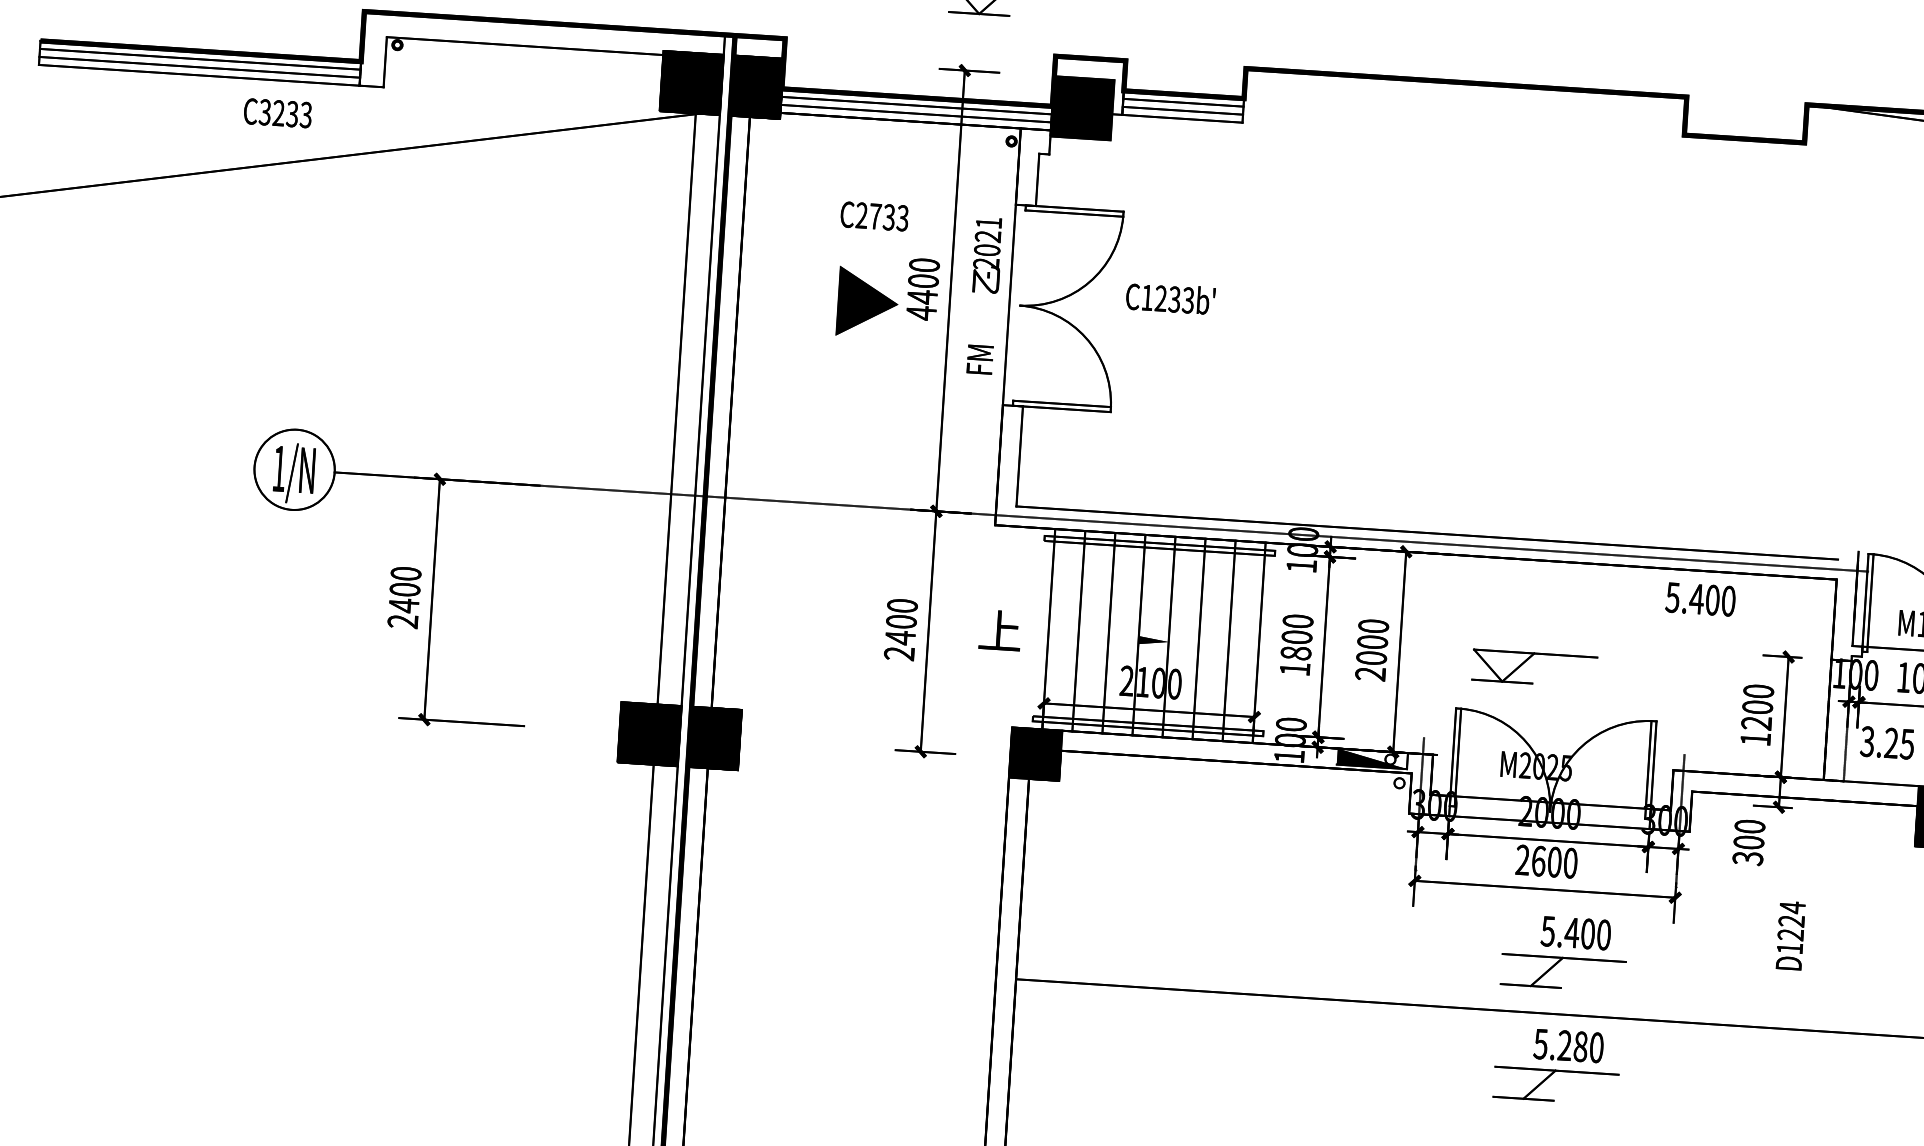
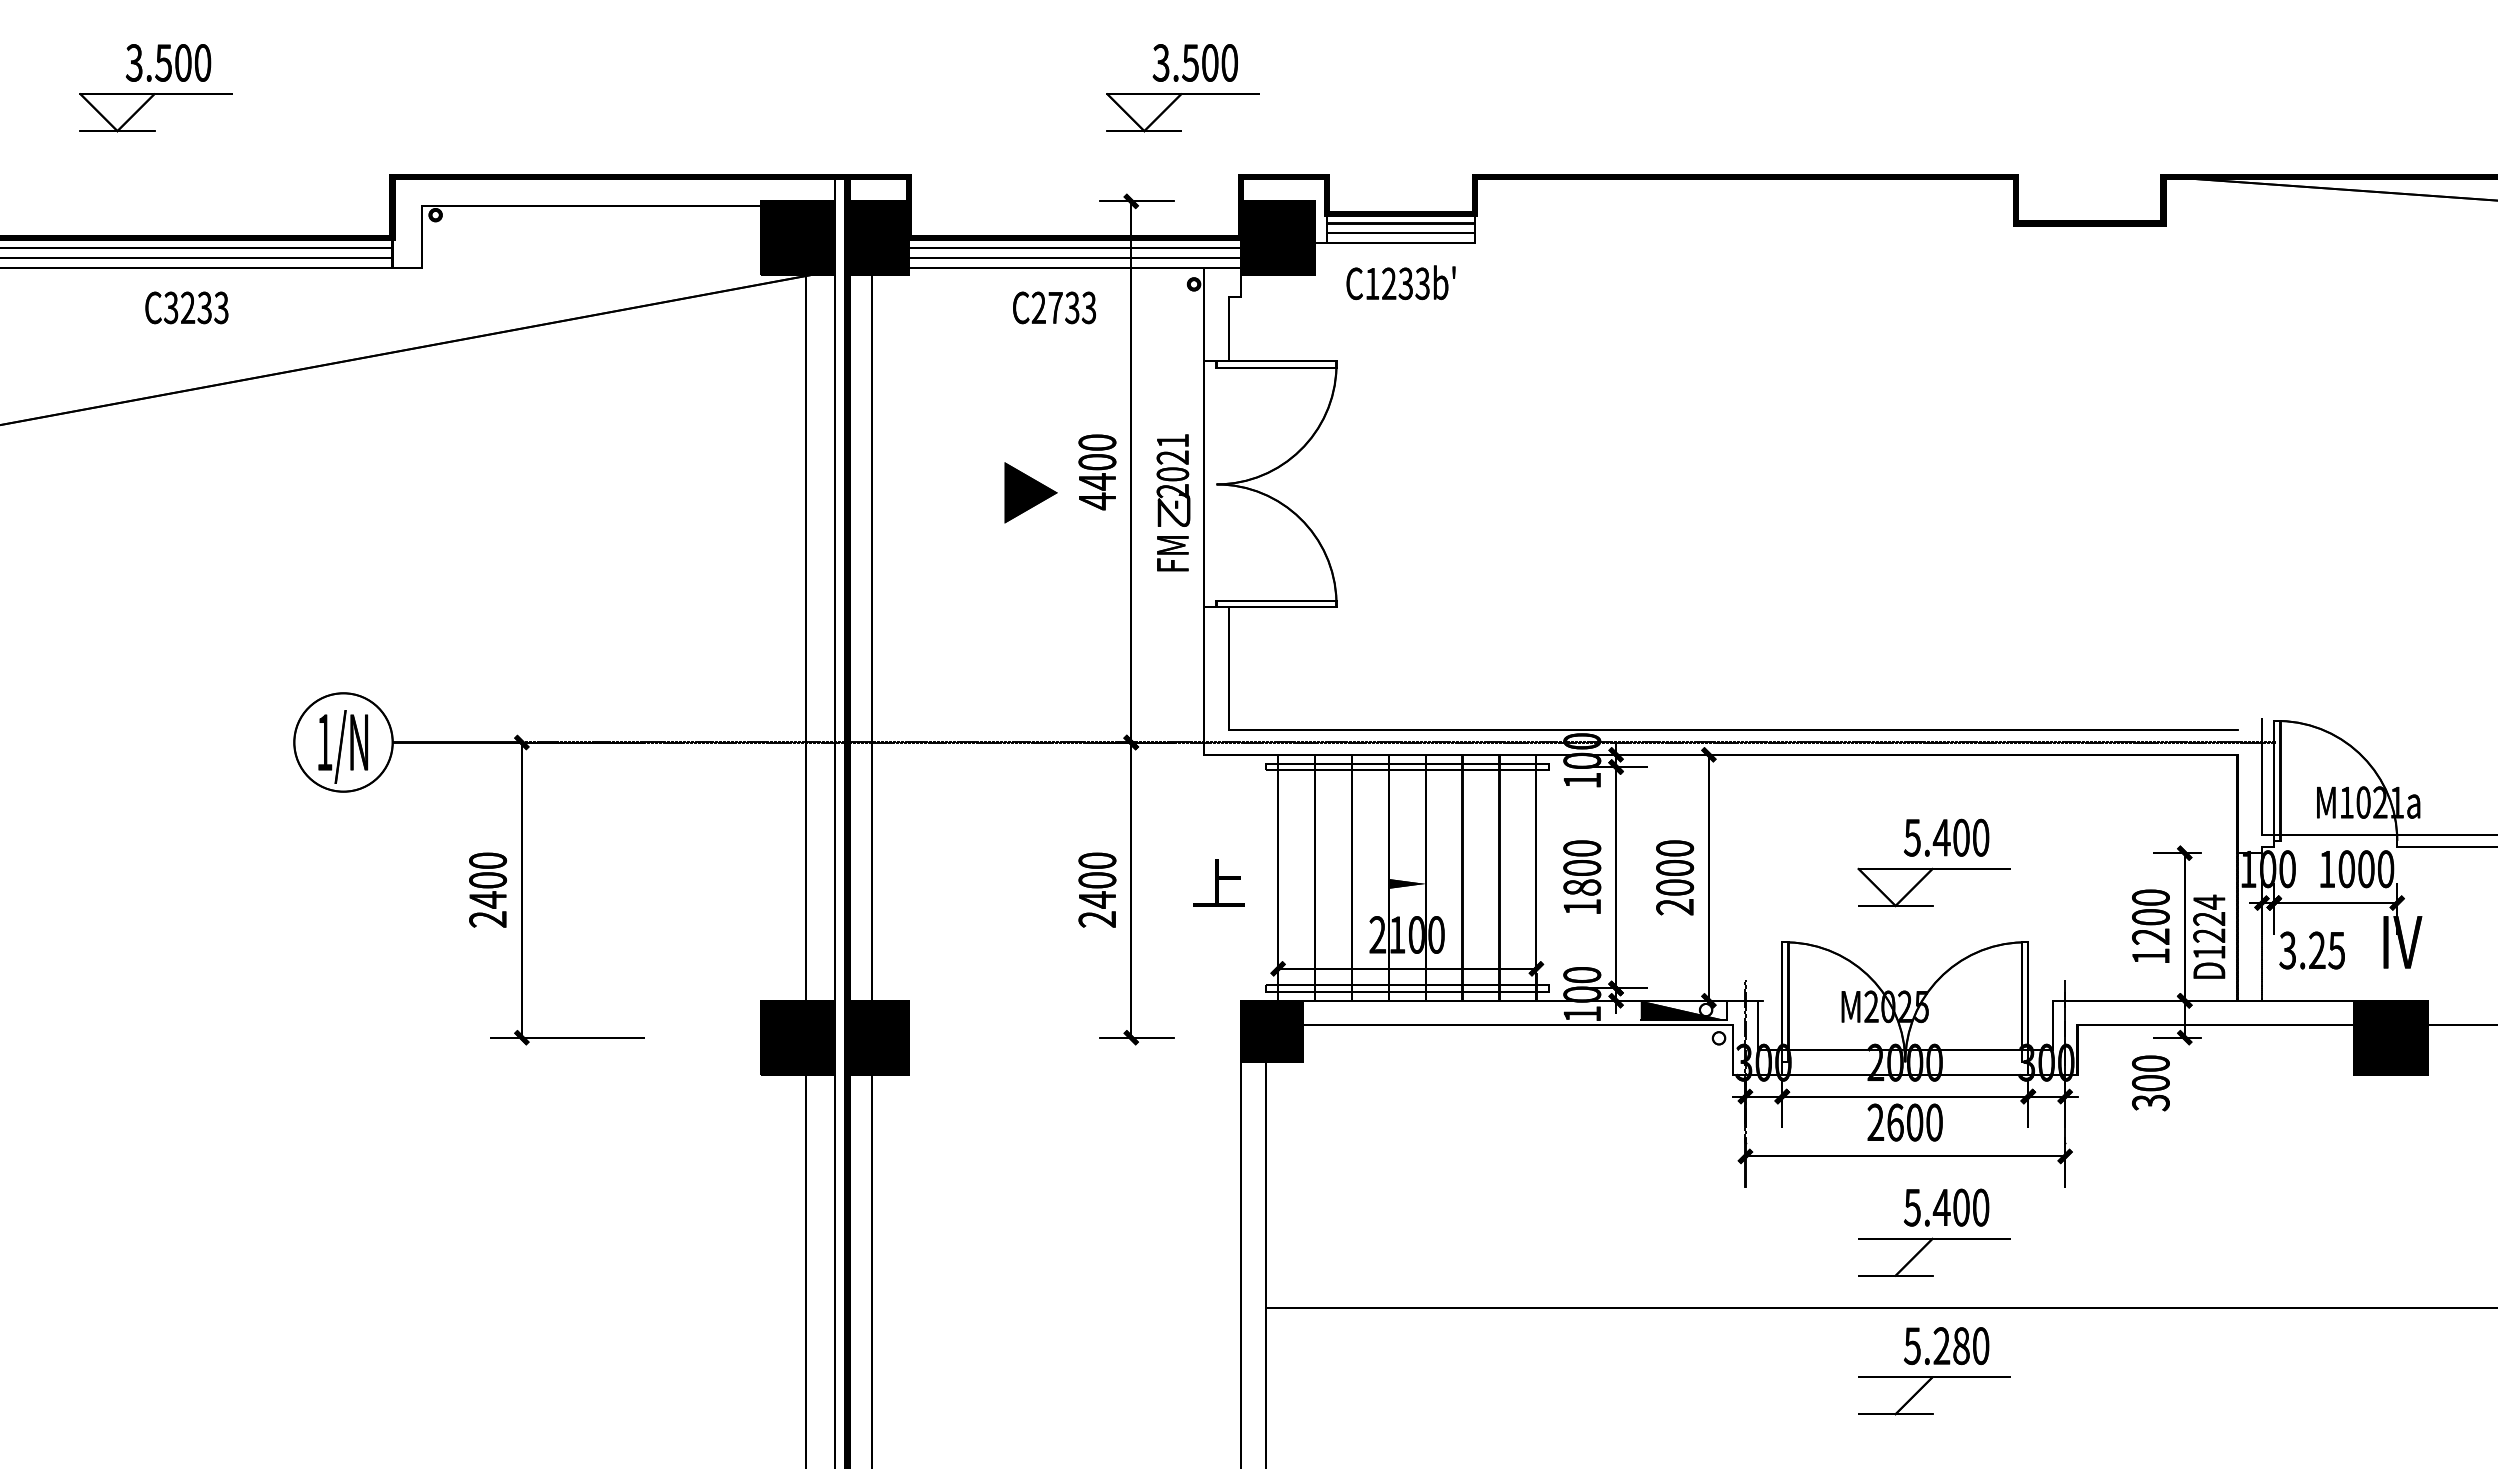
text: (277, 112) -> (186, 307), moved
text: (874, 216) -> (1054, 307), moved
text: (987, 255) -> (1173, 480), moved
text: (1170, 298) -> (1400, 282), moved
part: (867, 302) -> (1030, 492), size x0.71
text: (1700, 599) -> (1946, 837), moved
part: (1527, 660) -> (1924, 878), moved
text: (1790, 935) -> (2209, 936), moved

